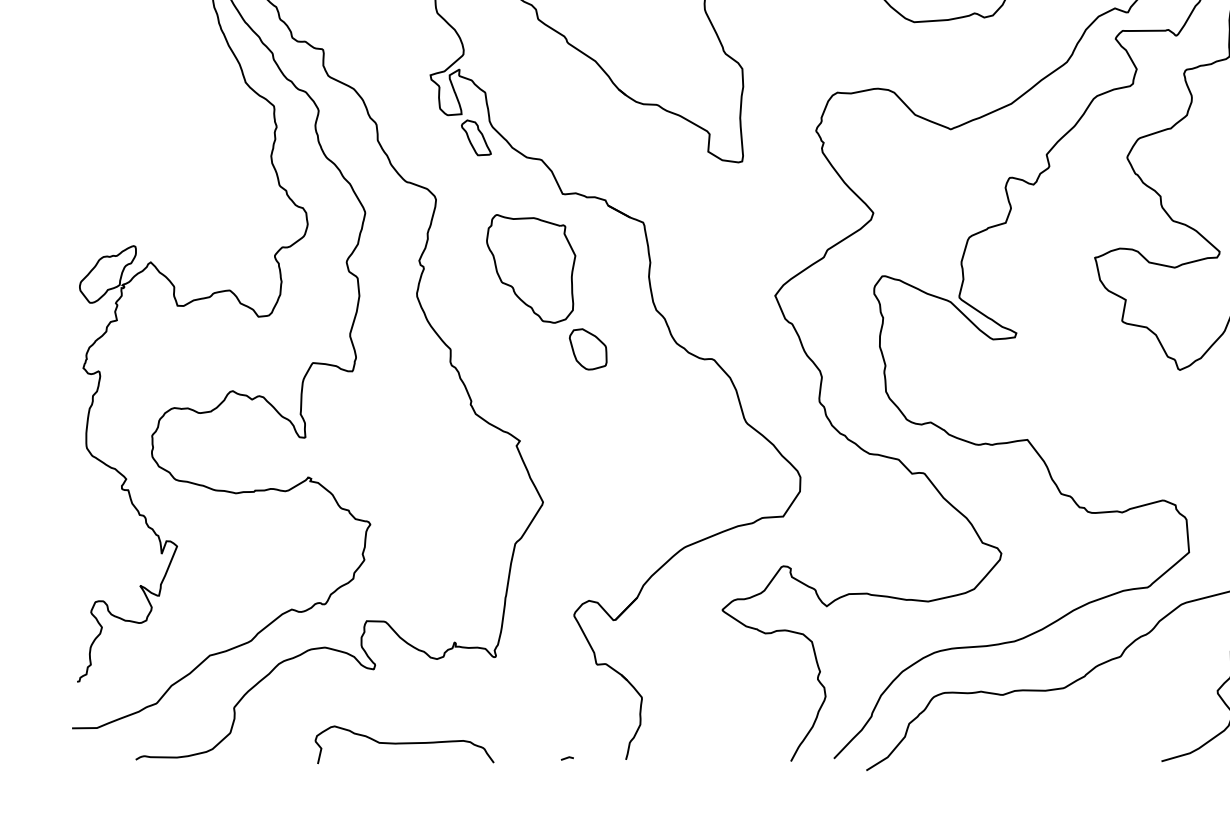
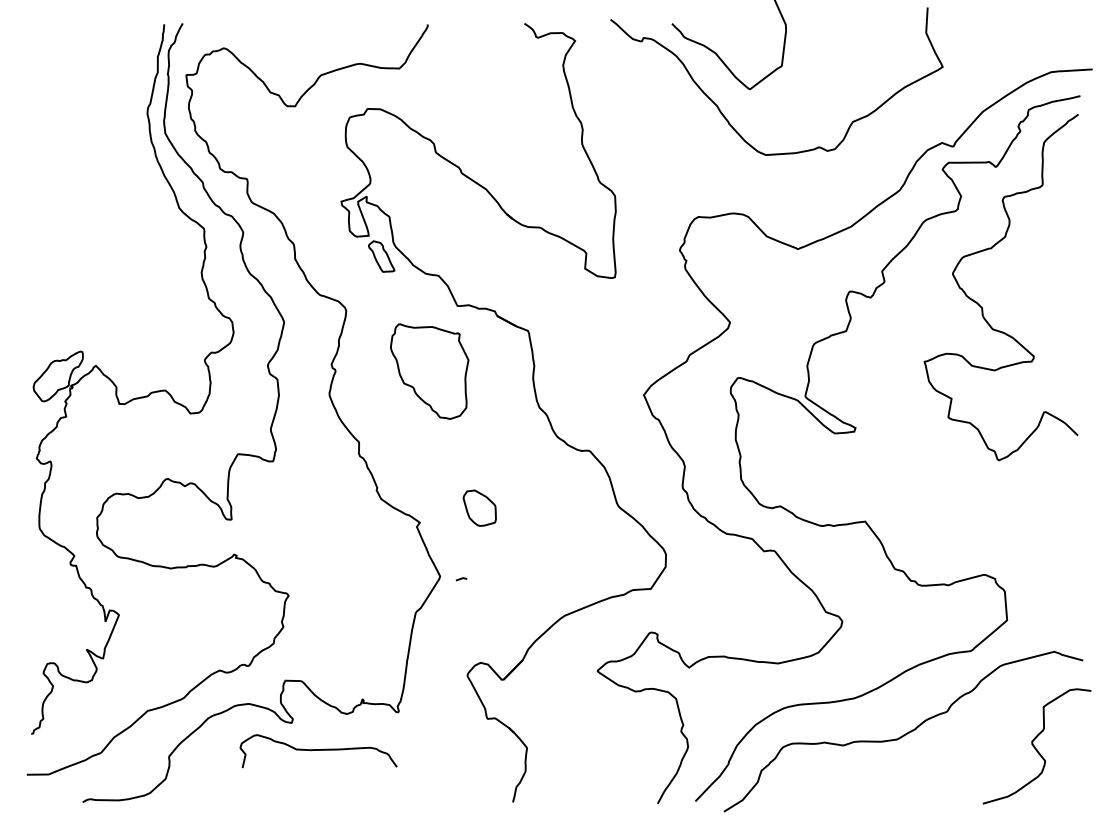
part: (587, 348) -> (479, 507), moved
curve: (404, 743) -> (318, 750), moved
line: (567, 758) -> (461, 579), moved

